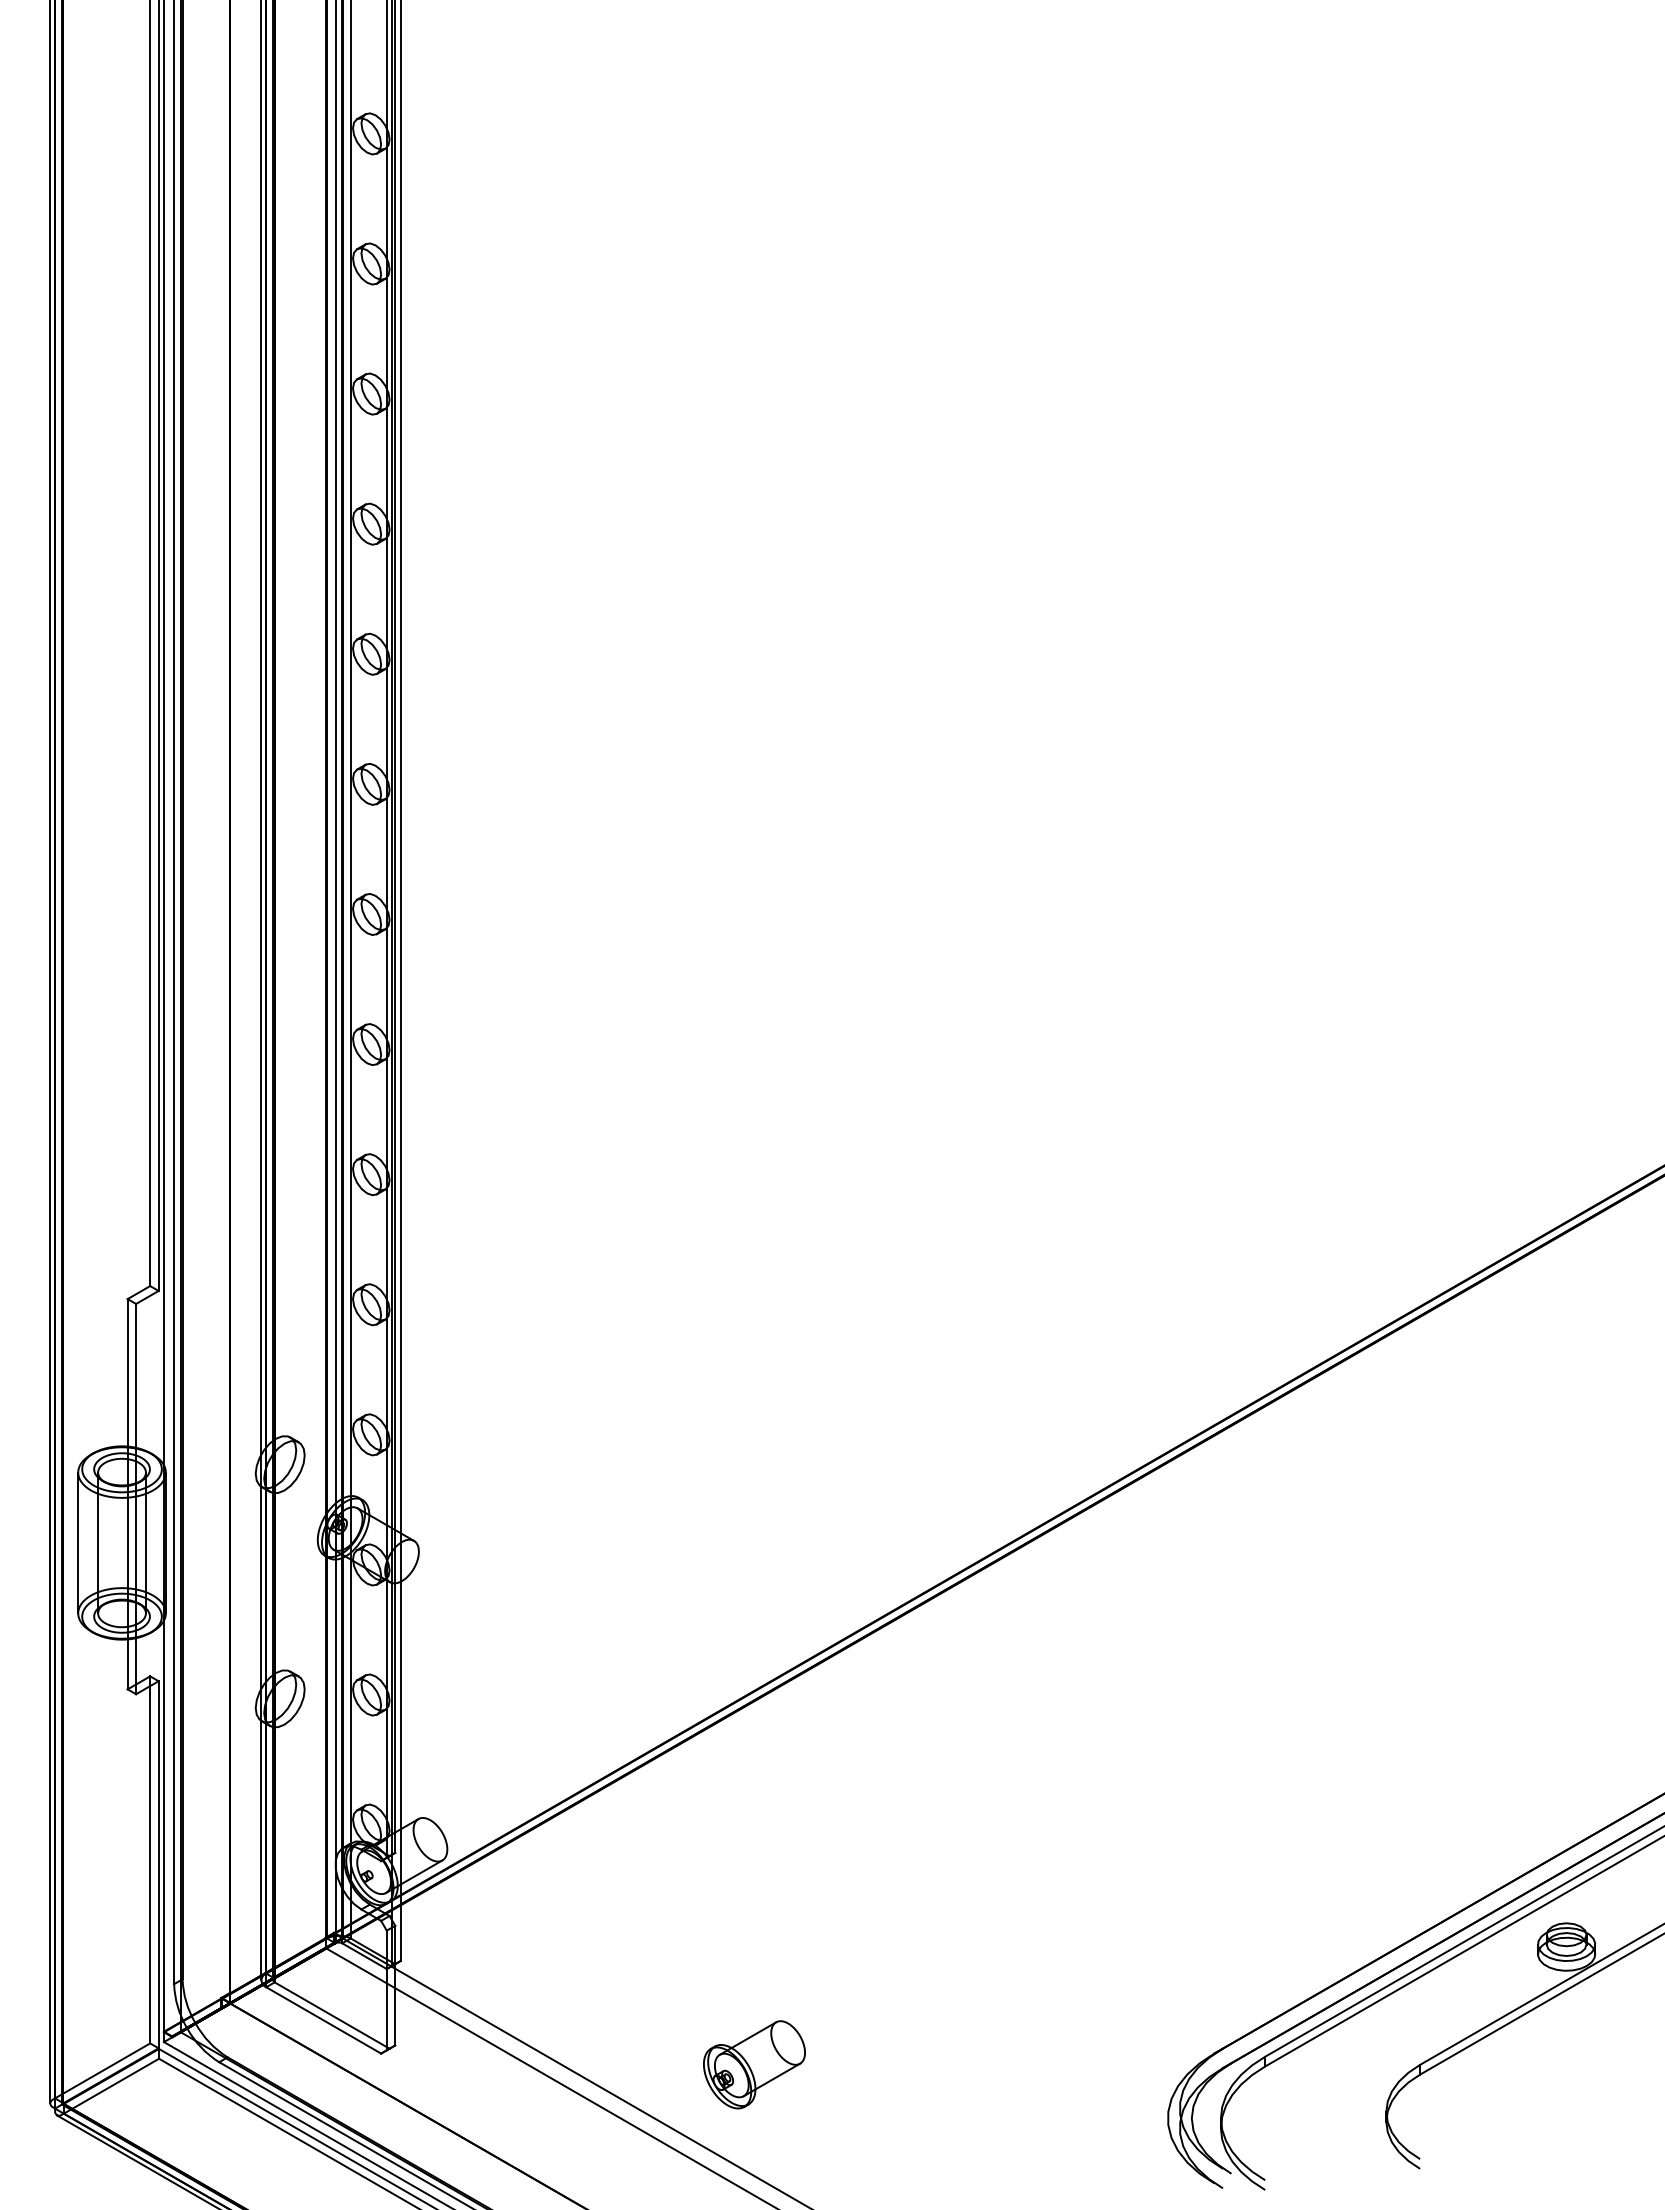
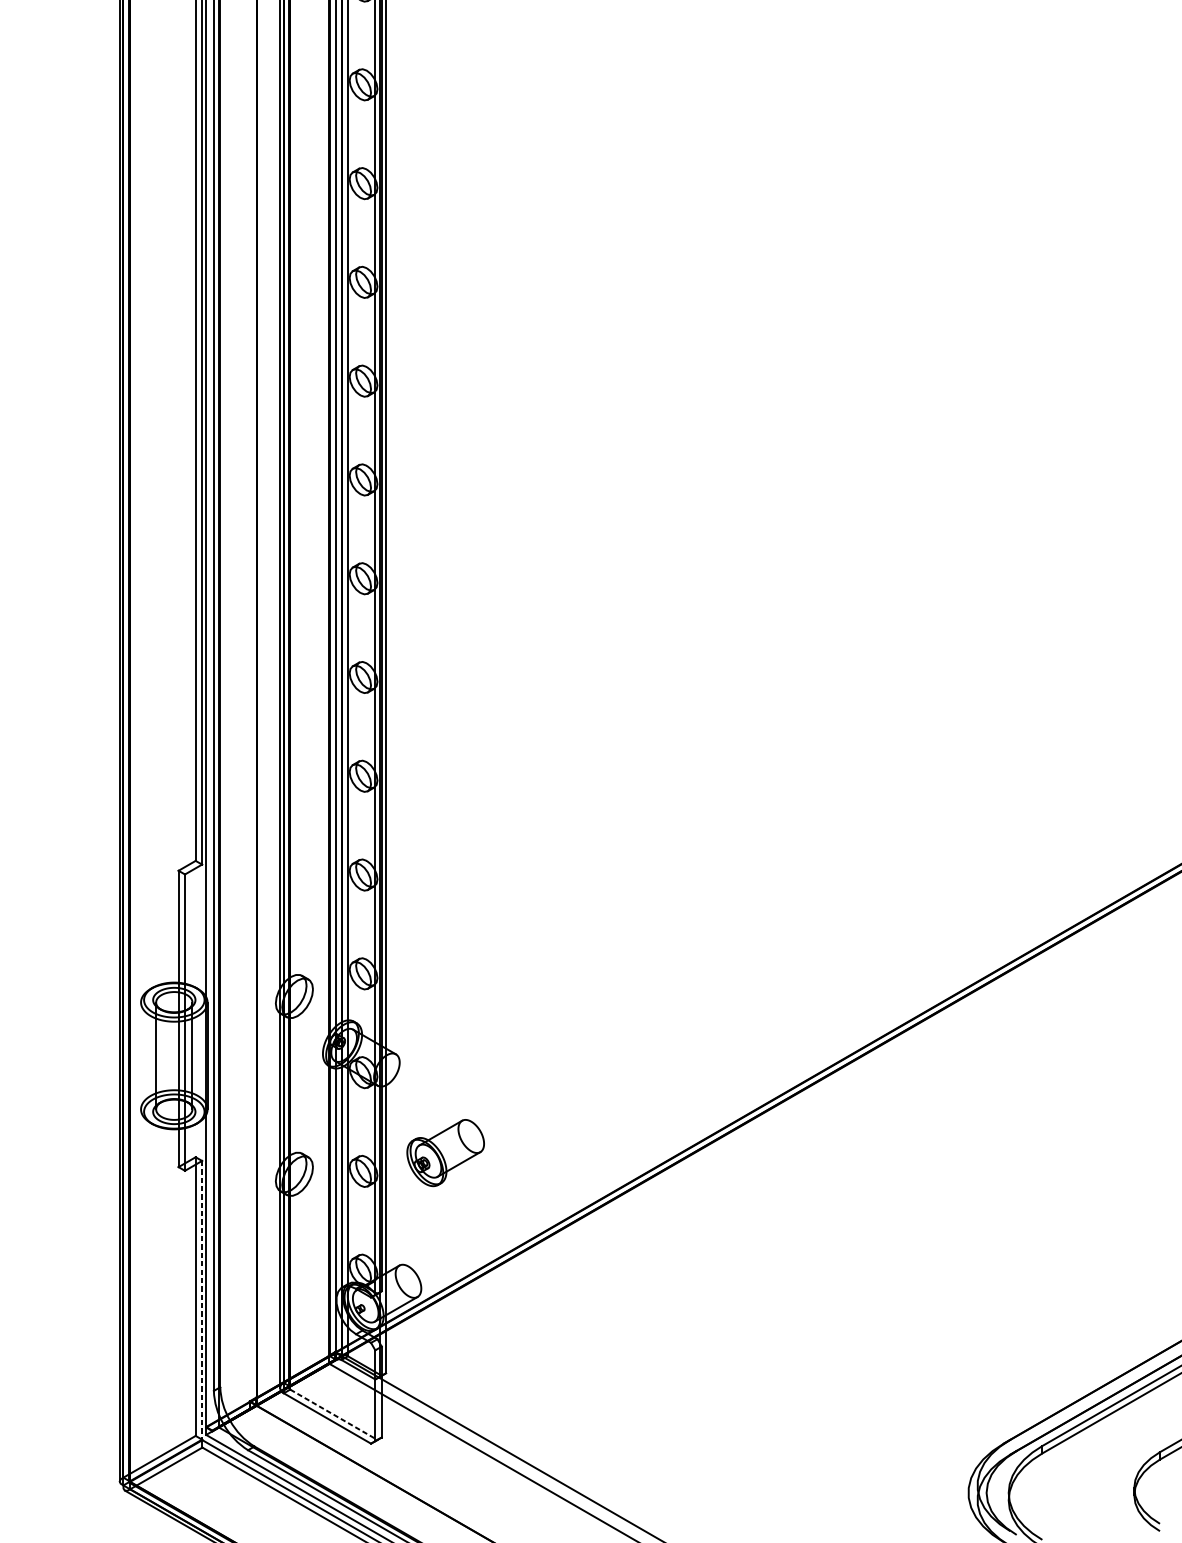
line: (78, 1542) -> (141, 1055), removed
line: (158, 1864) -> (202, 1300), solid -> dashed
line: (332, 2015) -> (334, 1414), solid -> dashed
part: (754, 2064) -> (445, 1152), moved

